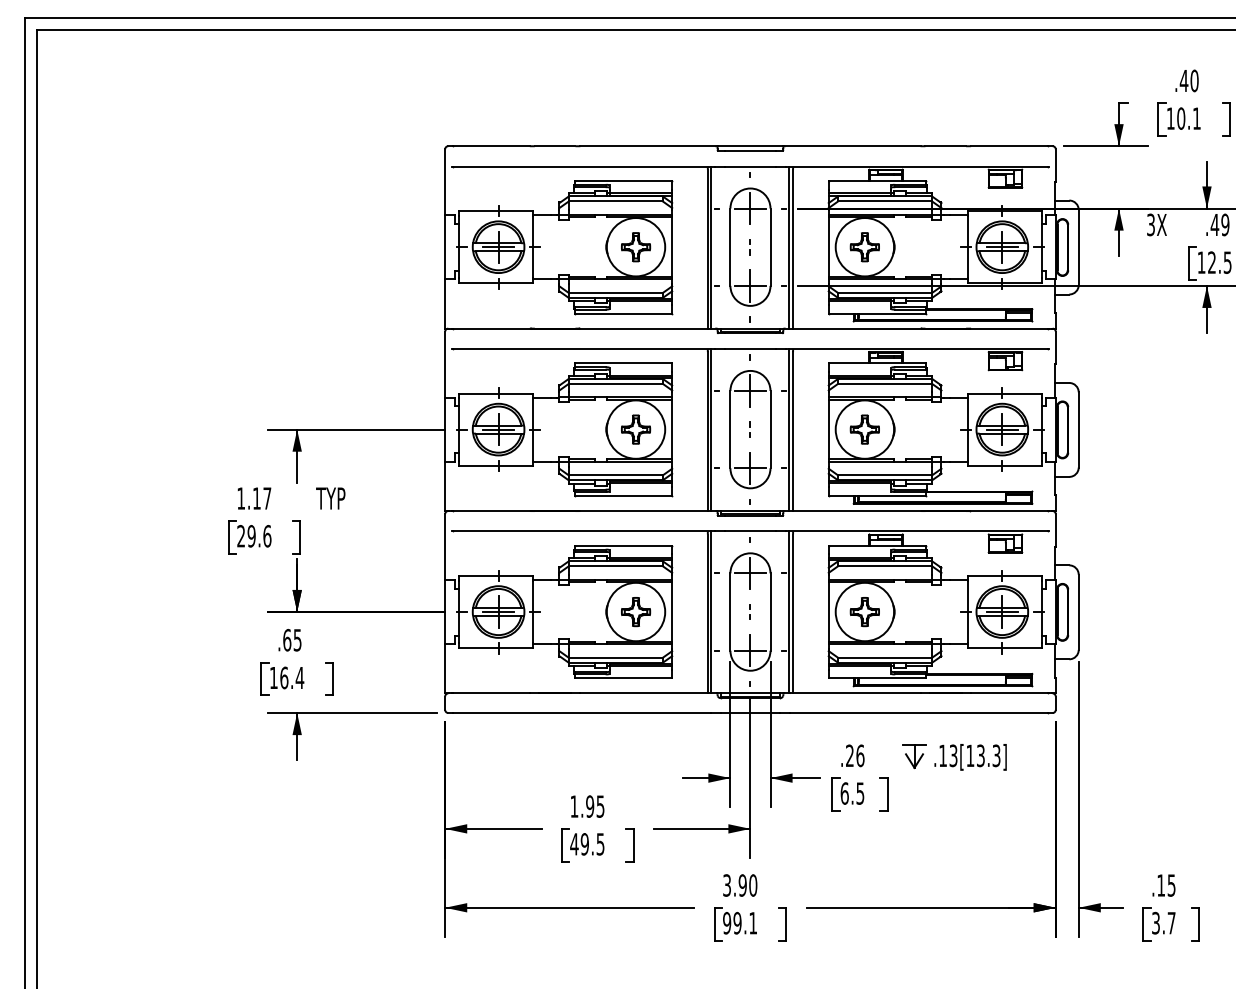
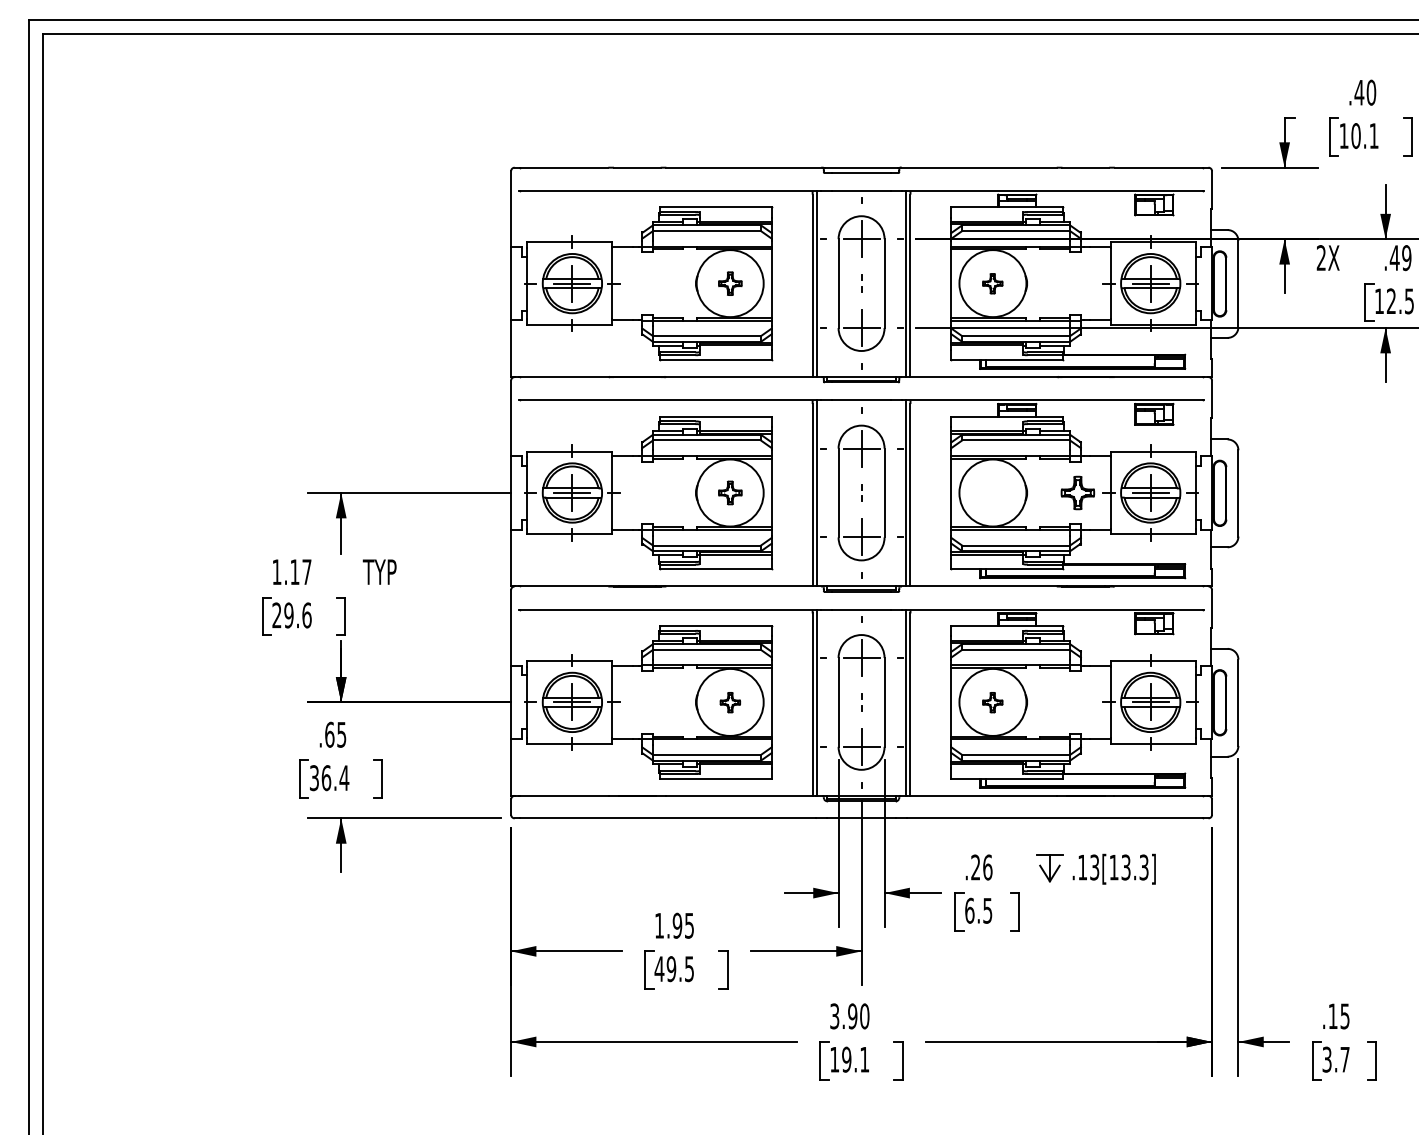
text: (1150, 225) -> (1320, 258), 3X -> 2X
part: (636, 247) -> (730, 283), size x0.7
part: (864, 247) -> (992, 283), size x0.6
part: (636, 429) -> (730, 492), size x0.7
part: (864, 429) -> (1077, 492), moved
part: (636, 612) -> (730, 702), size x0.6
part: (864, 612) -> (992, 702), size x0.6
text: (273, 677) -> (314, 777), 16.4 -> 36.4
text: (727, 923) -> (835, 1059), 99.1 -> 19.1

